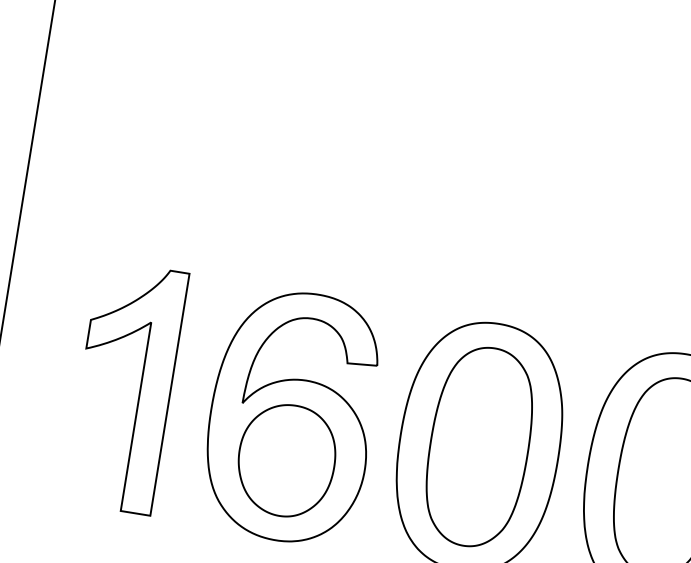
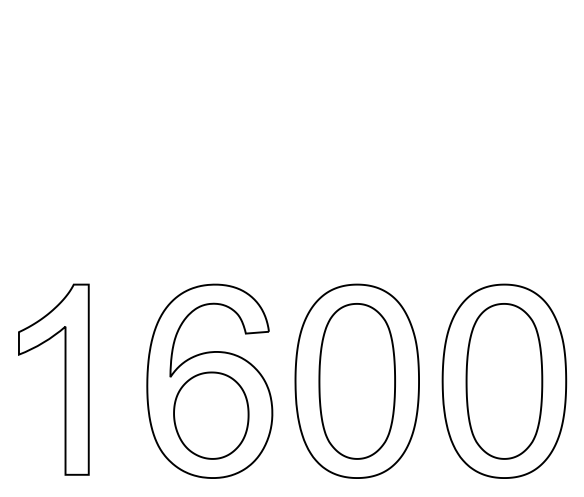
part: (139, 389) -> (64, 379), moved

